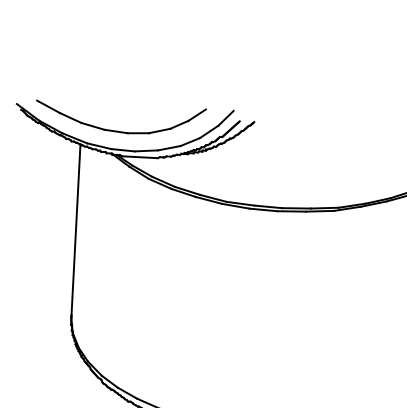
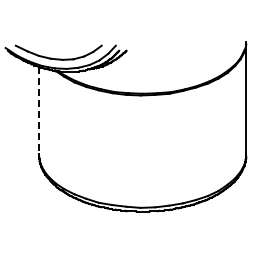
line: (74, 230) -> (38, 110), solid -> dashed

